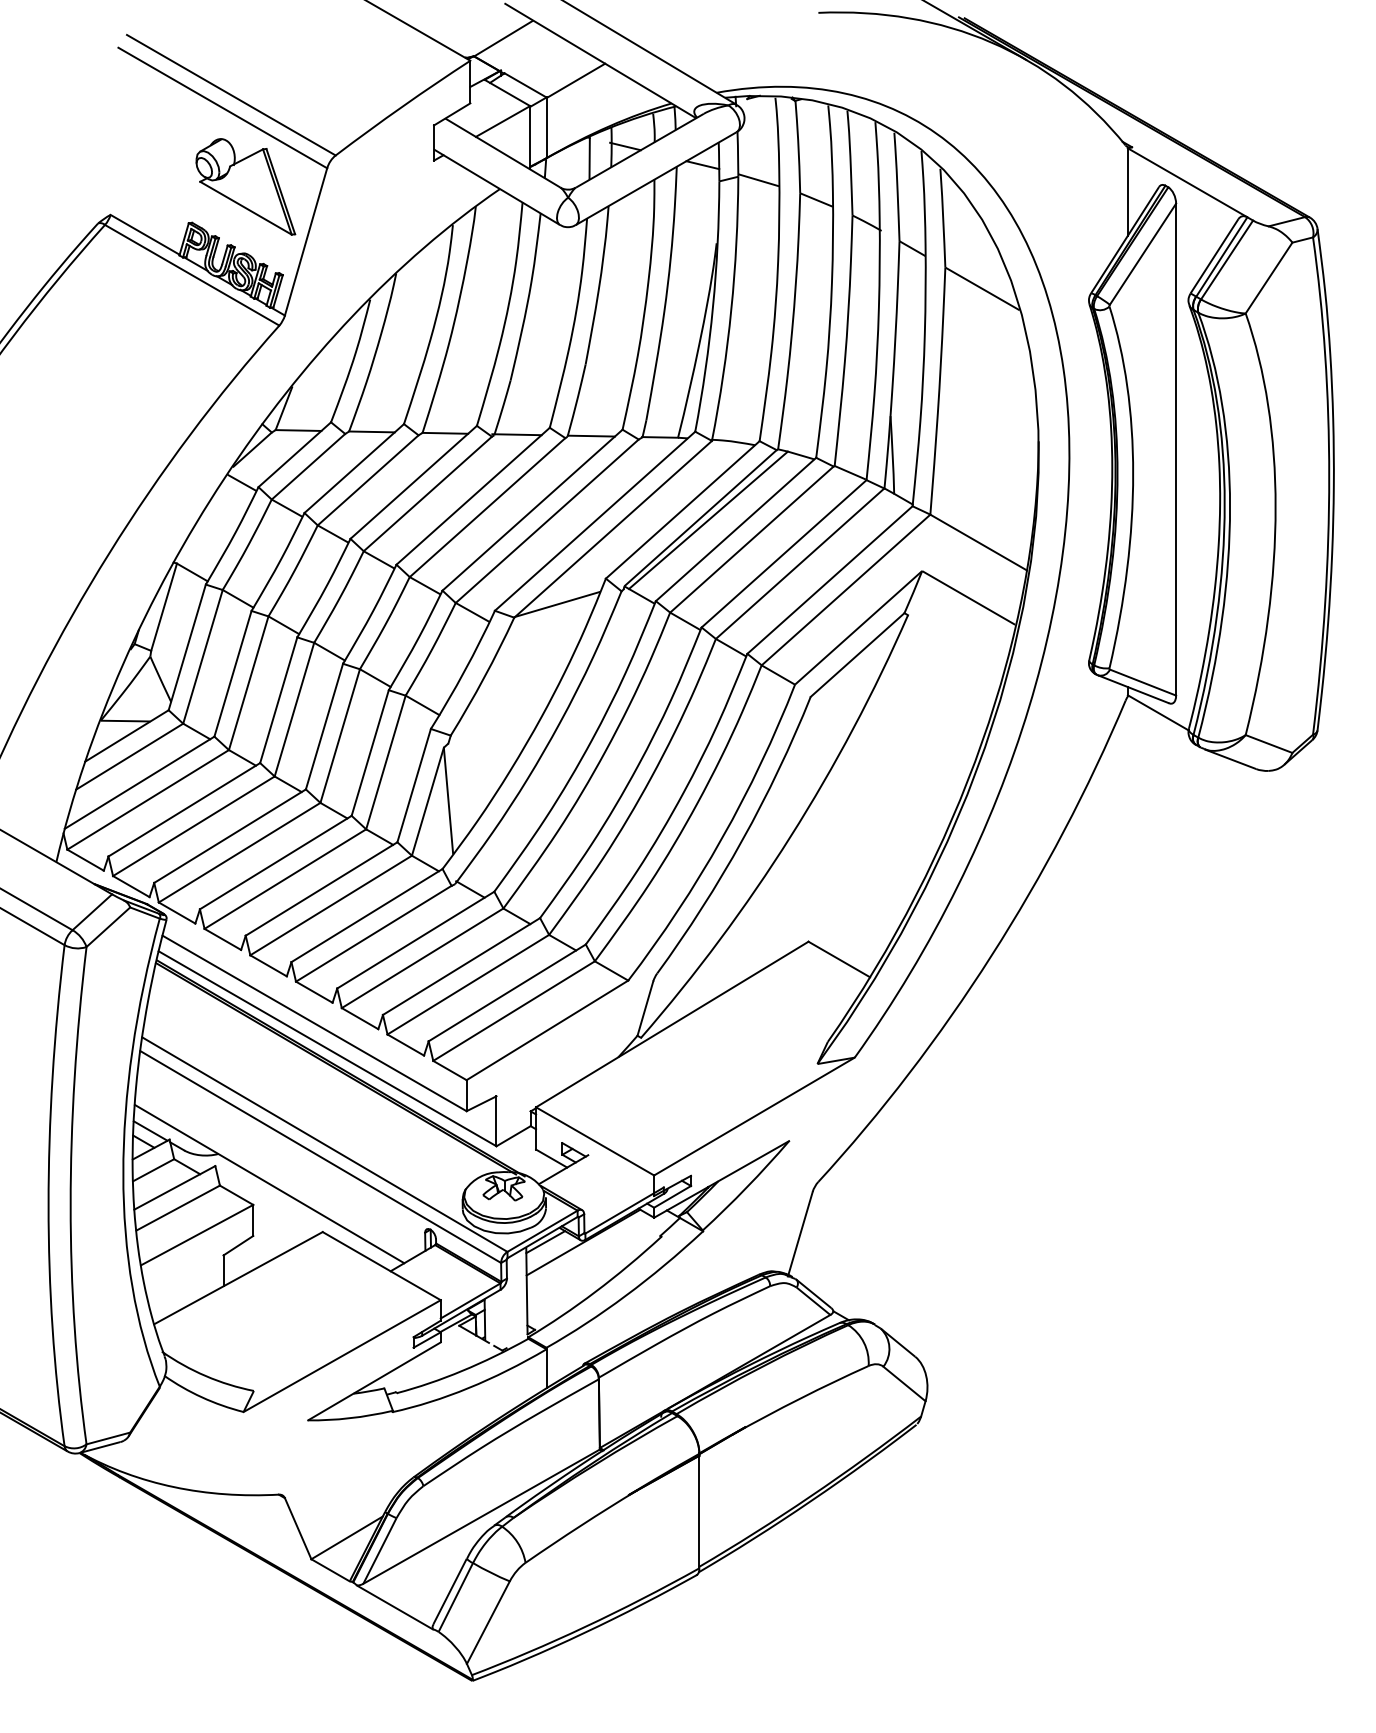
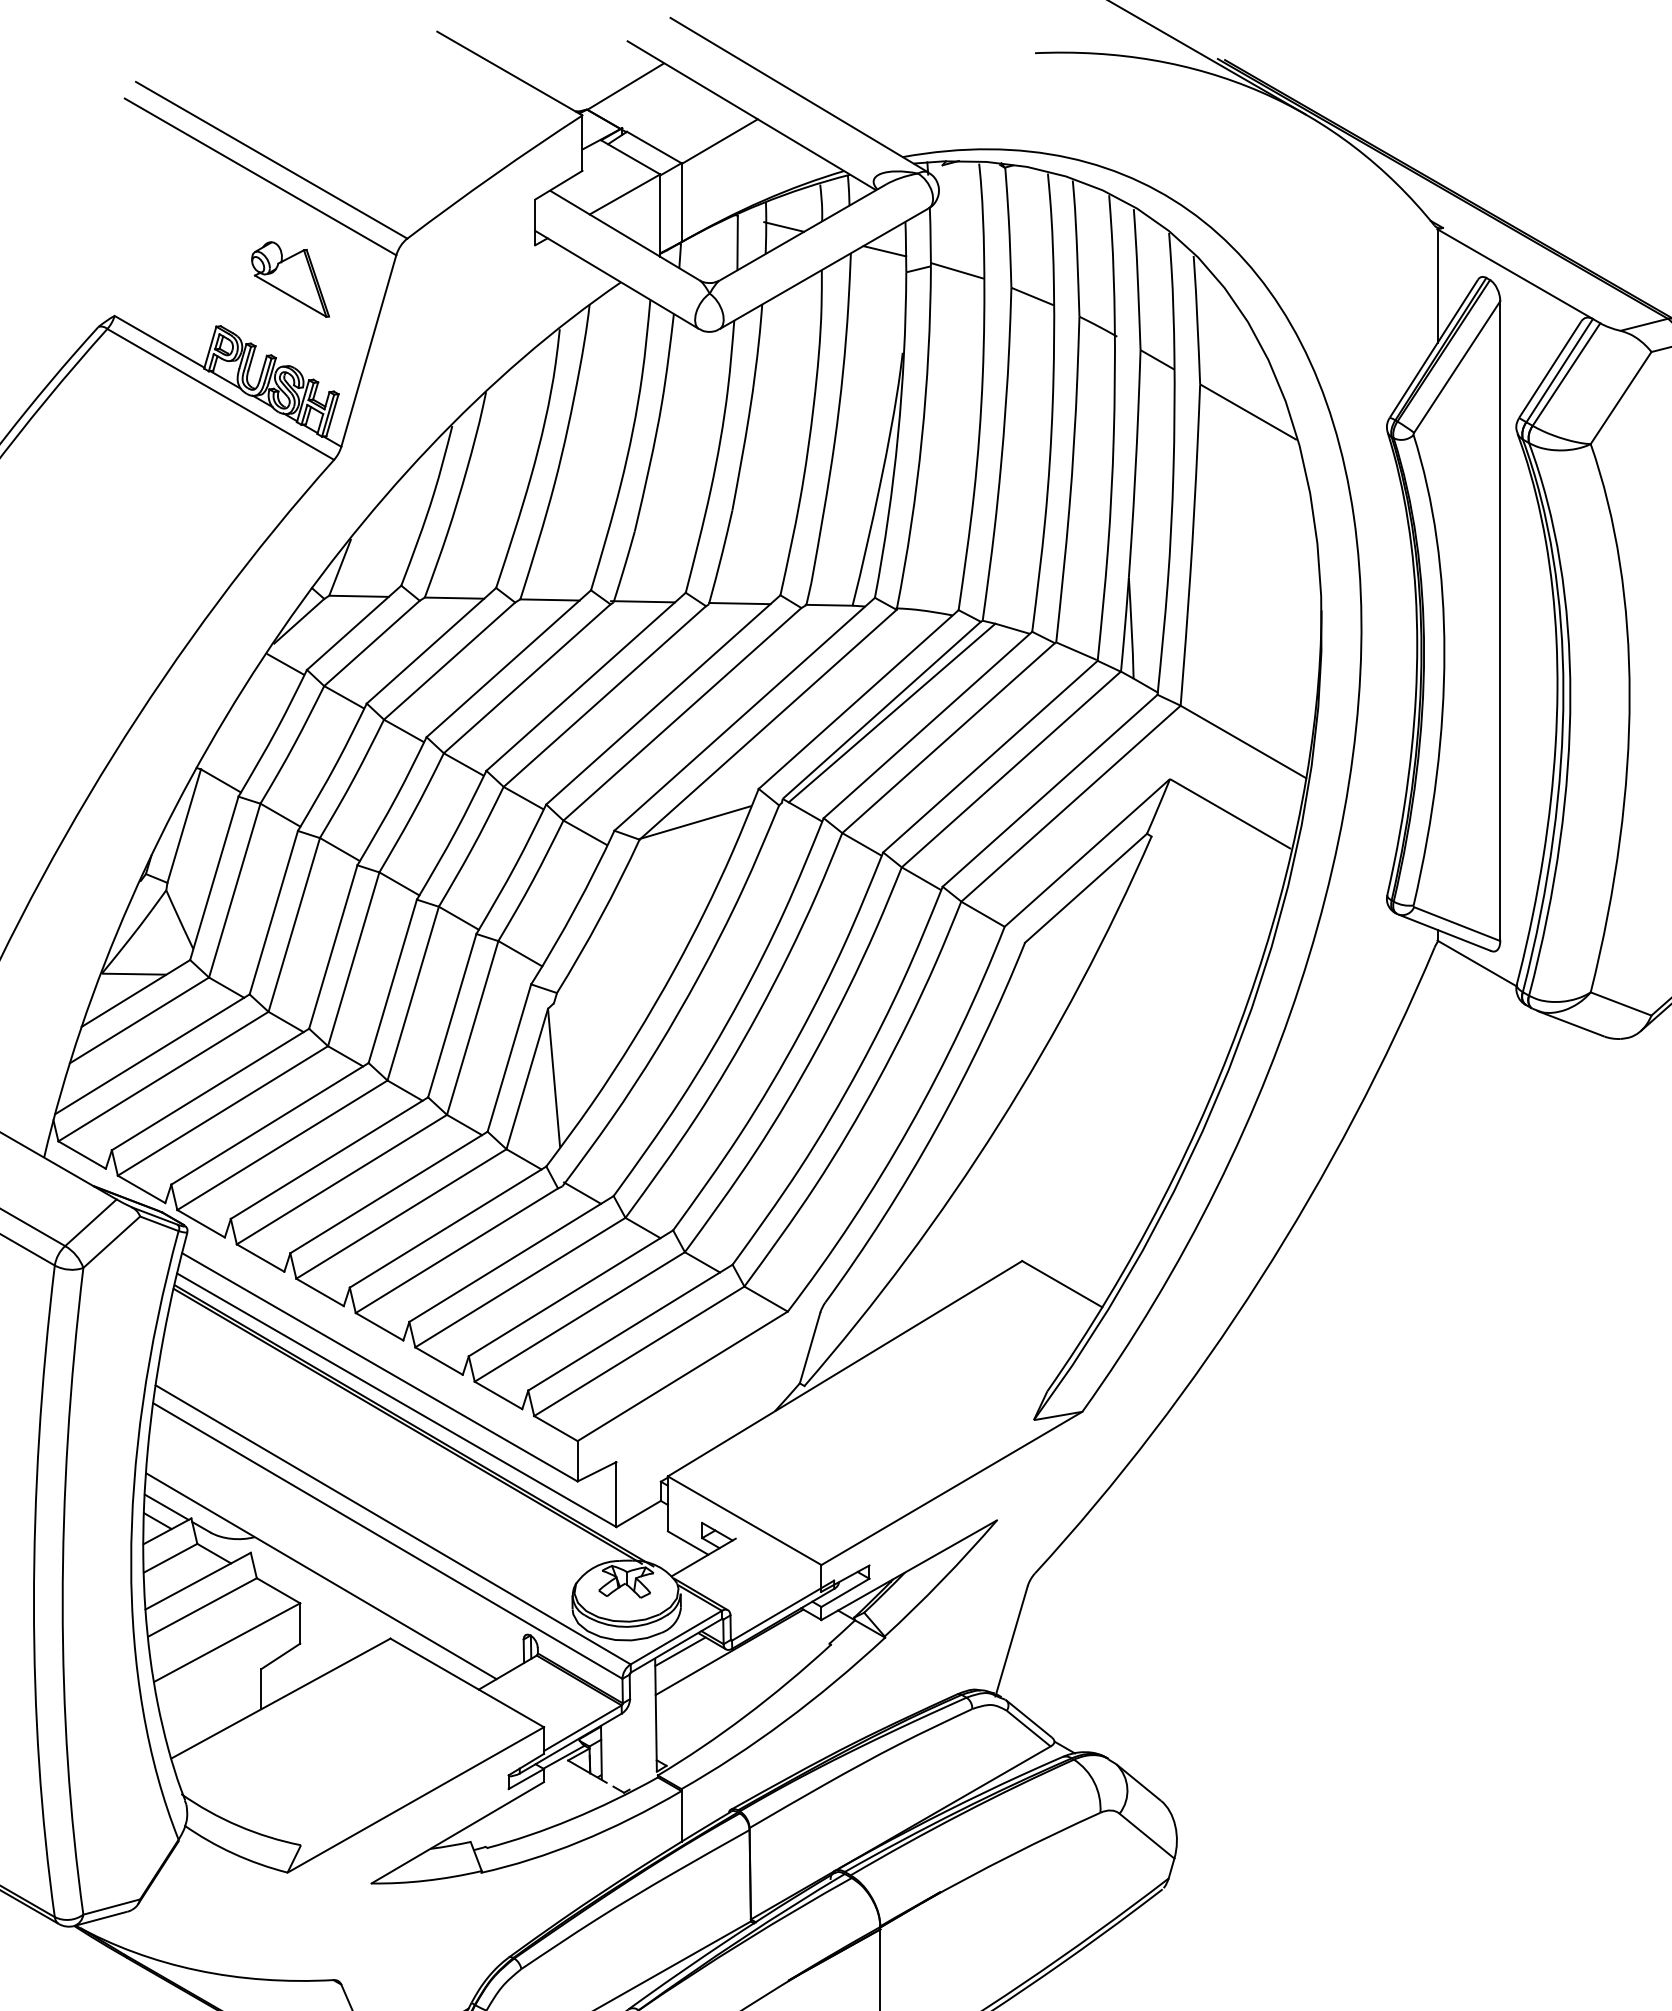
part: (245, 186) -> (290, 278), size x0.6

